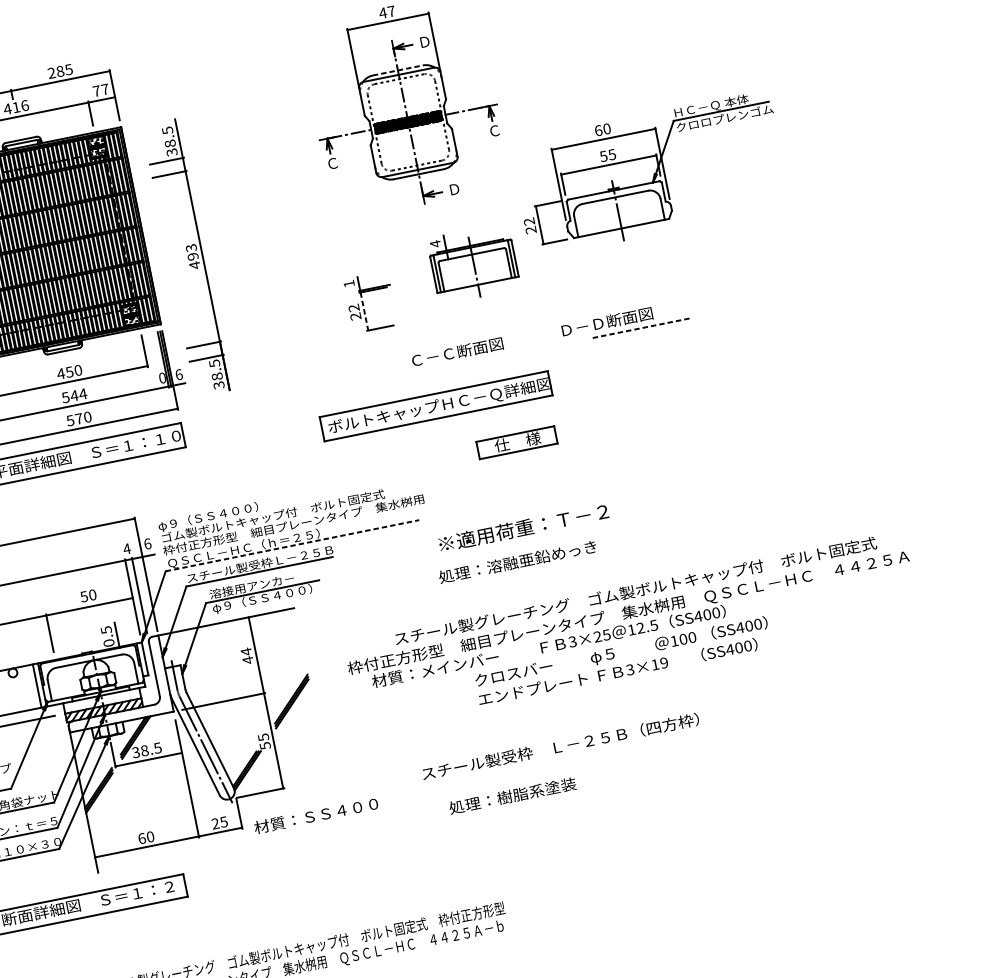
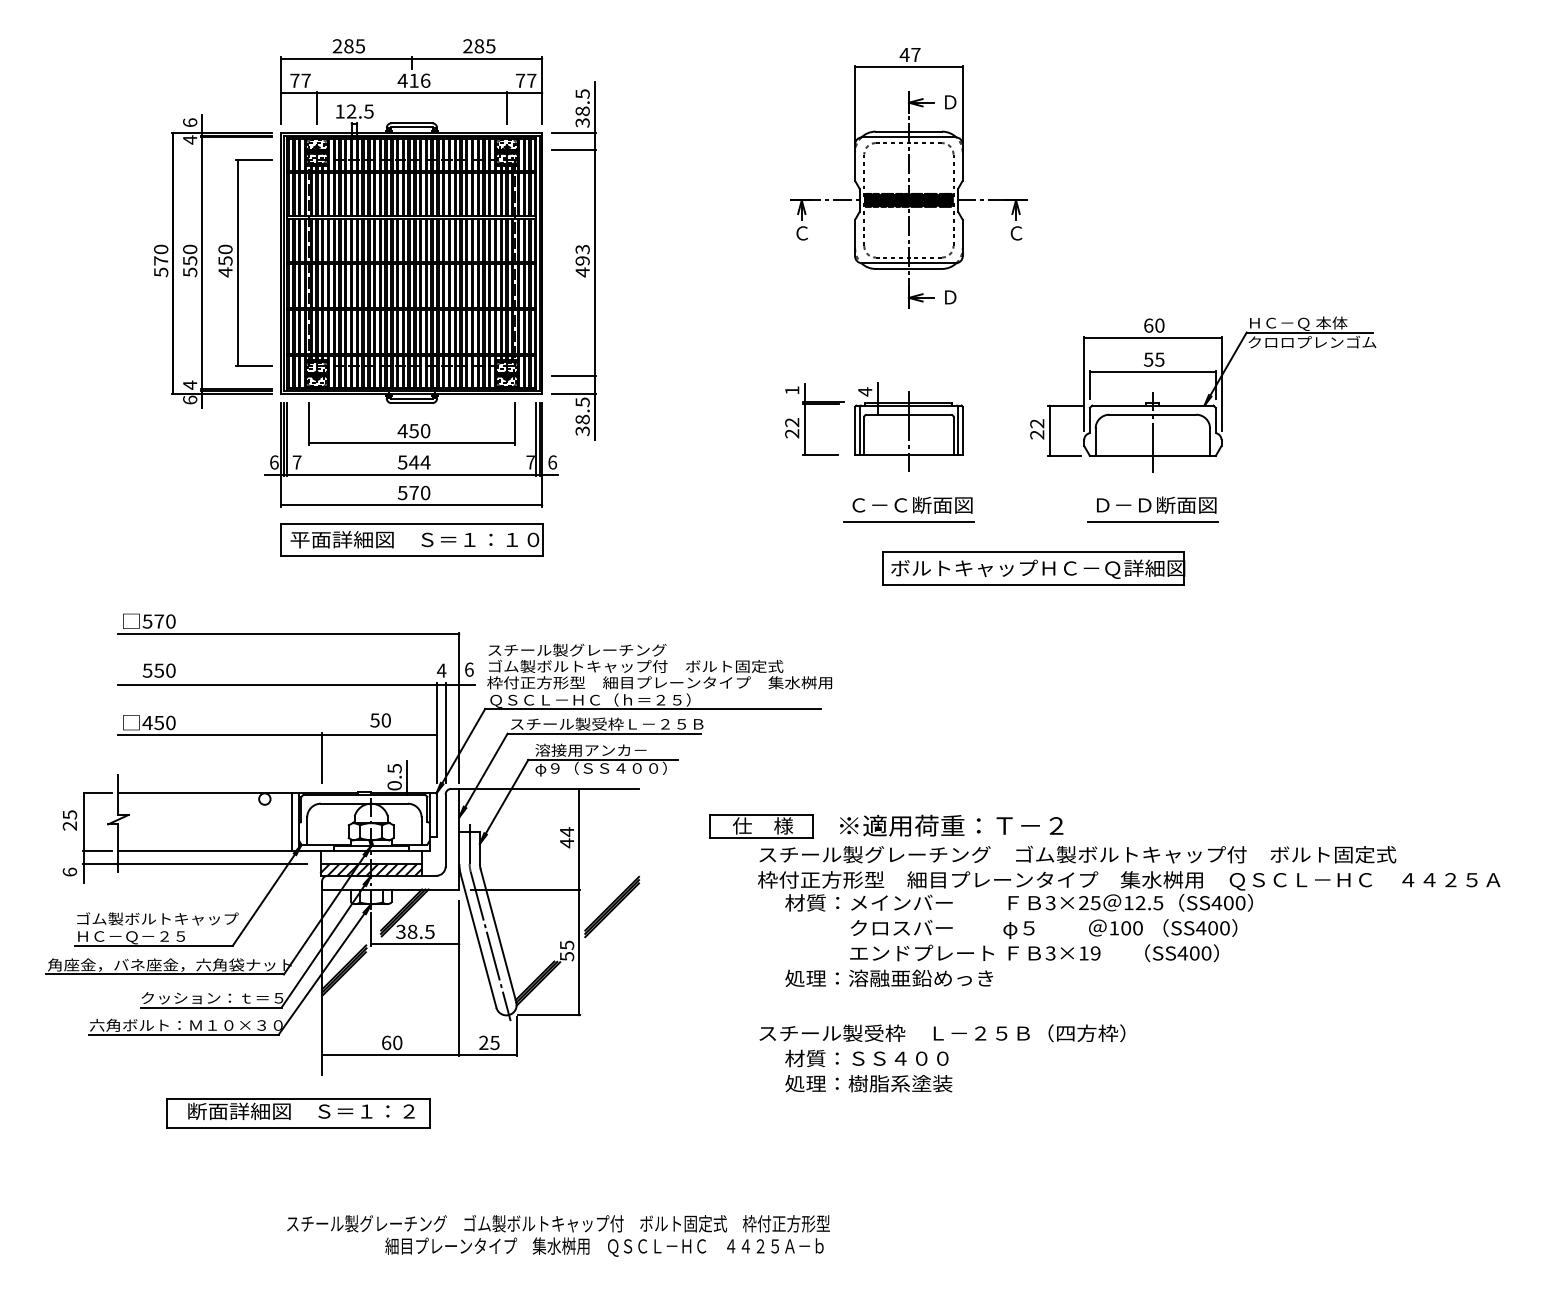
line: (398, 70) -> (909, 131), dashed -> solid
part: (650, 174) -> (1203, 394), moved
part: (186, 257) -> (573, 260), moved
part: (473, 263) -> (908, 426), moved
line: (364, 312) -> (804, 430), dashed -> solid
text: (607, 321) -> (1156, 504), moved
line: (641, 327) -> (1152, 521), dashed -> solid
line: (457, 365) -> (908, 521), added
text: (162, 378) -> (530, 462), 0 -> 7
part: (436, 406) -> (1033, 568), moved
part: (516, 442) -> (761, 826), moved
text: (225, 513) -> (576, 650), φ９（ＳＳ４００） -> スチール製グレーチング
text: (523, 527) -> (951, 825), moved
line: (292, 546) -> (652, 709), dashed -> solid
text: (517, 561) -> (889, 978), moved
text: (630, 621) -> (1129, 891), moved
text: (315, 815) -> (866, 1058), moved

